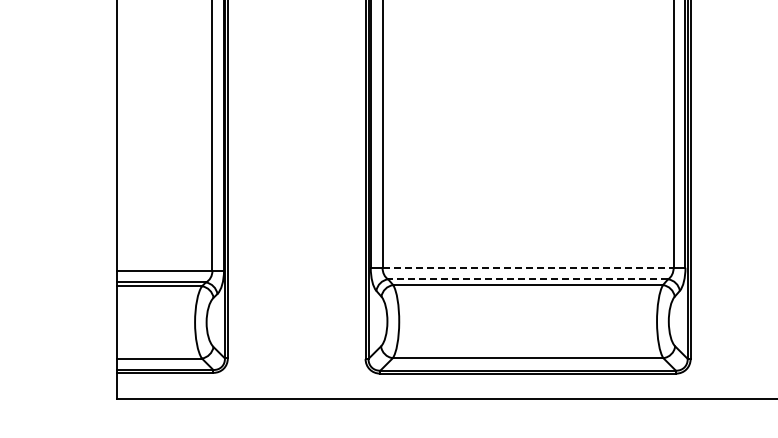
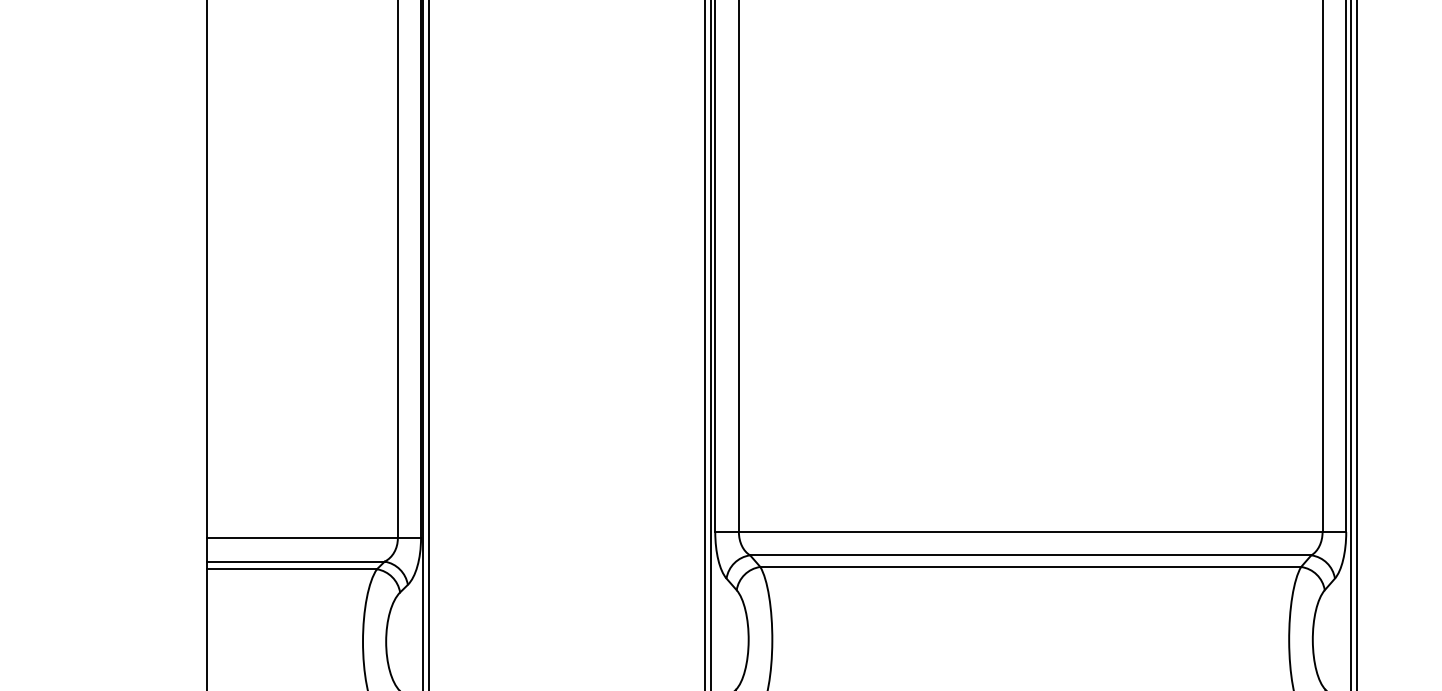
line: (528, 267) -> (1031, 531), dashed -> solid
line: (528, 279) -> (1031, 555), dashed -> solid

